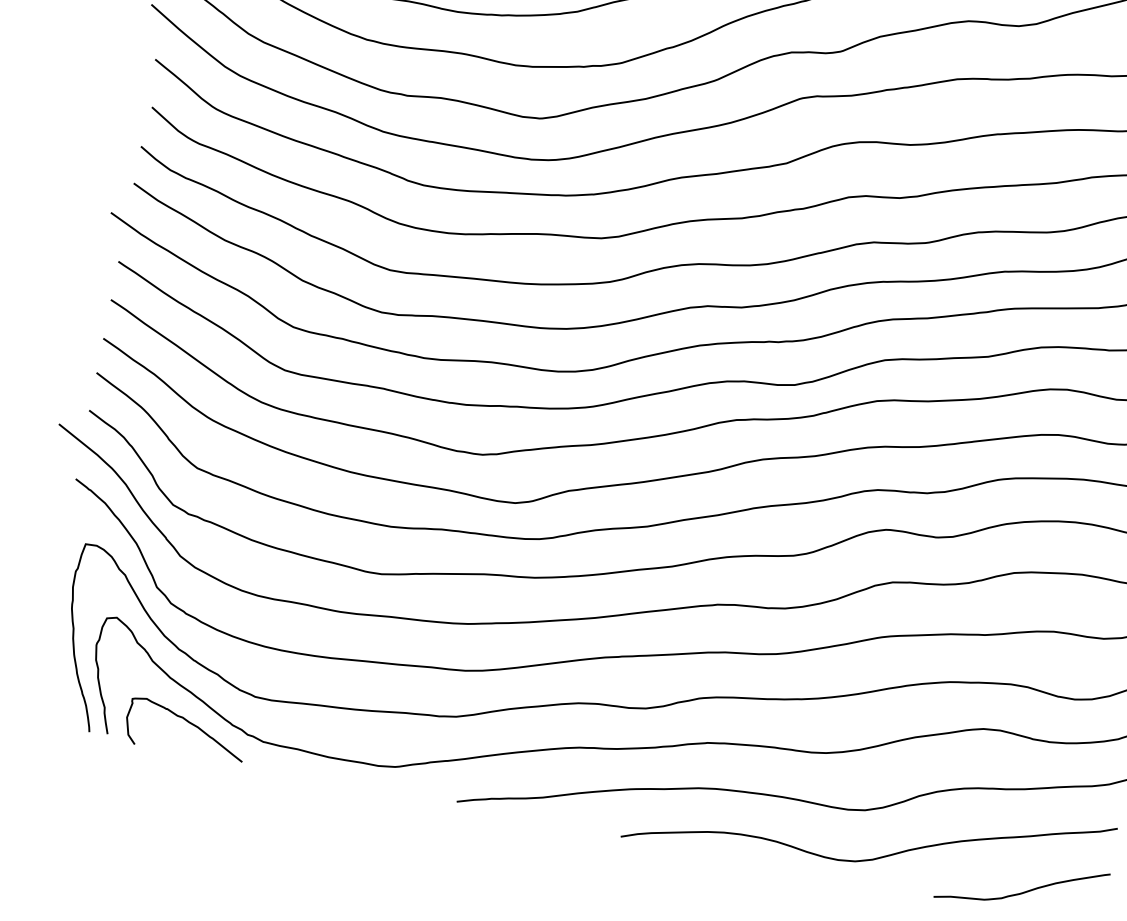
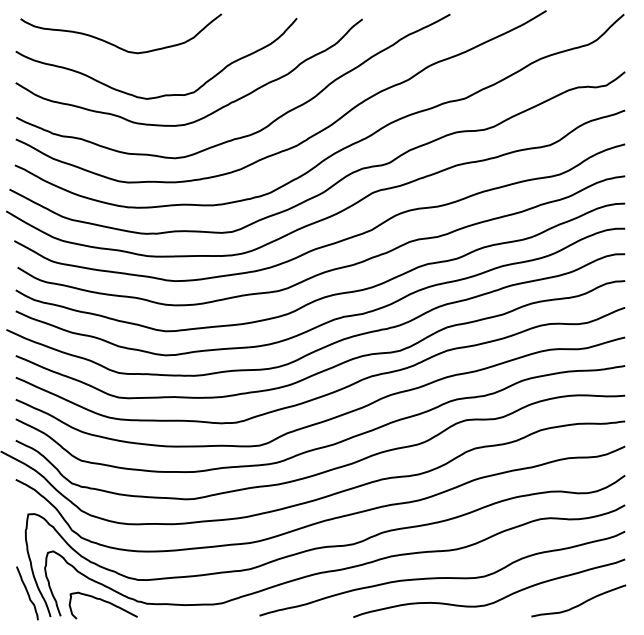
curve: (57, 682) -> (27, 593), added

